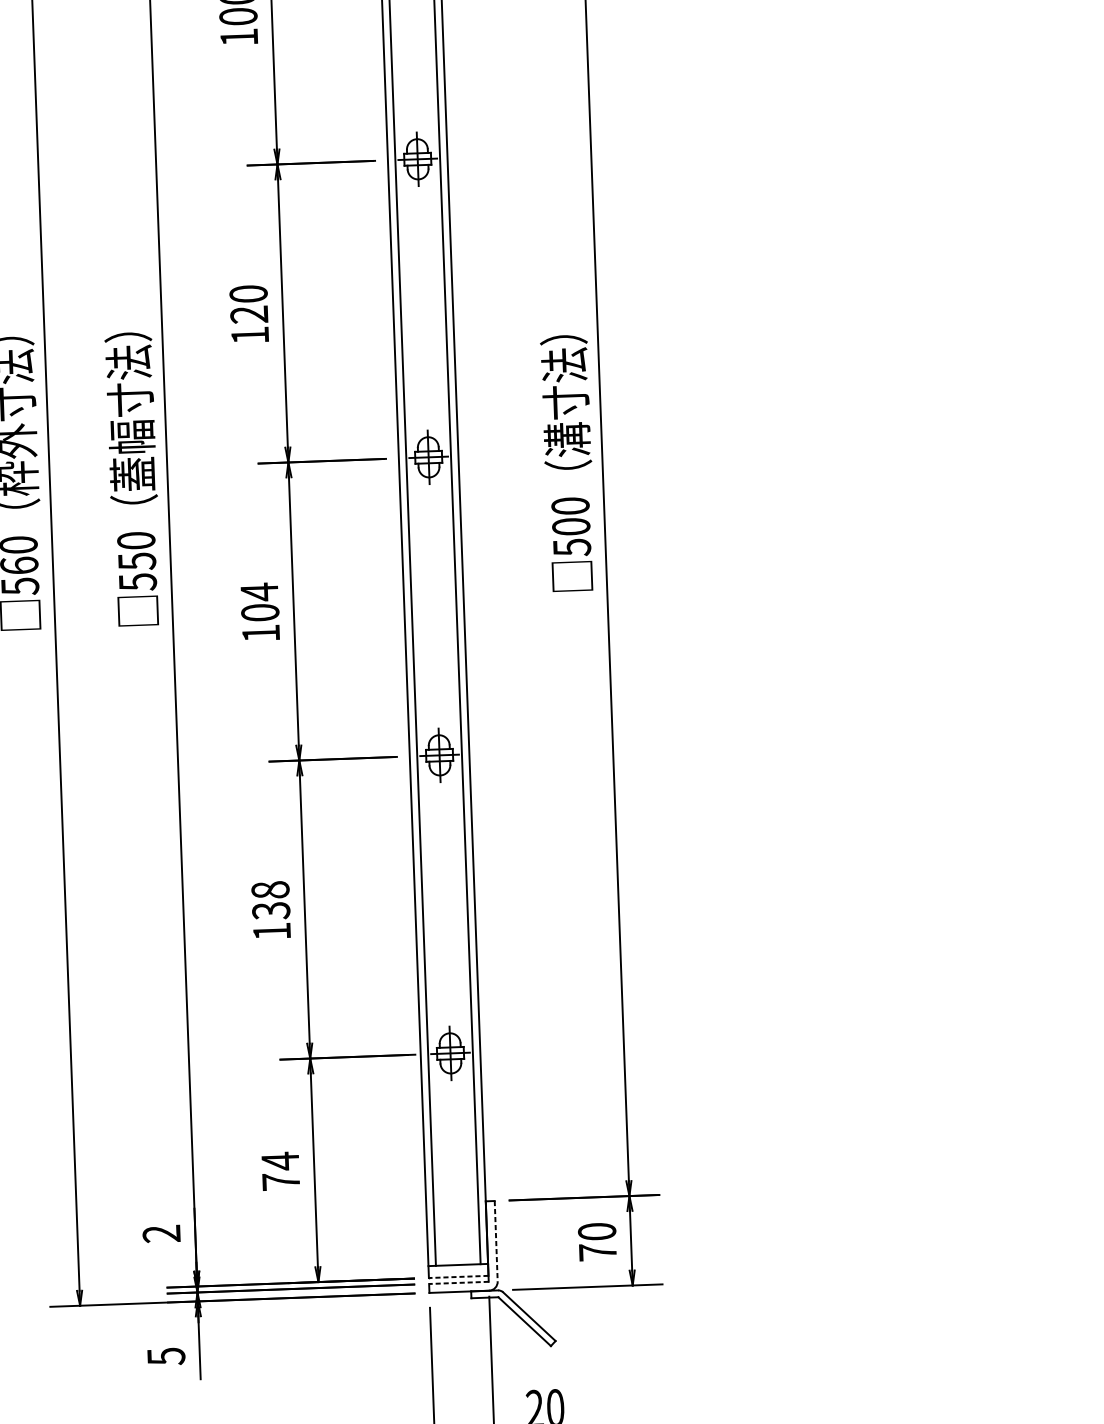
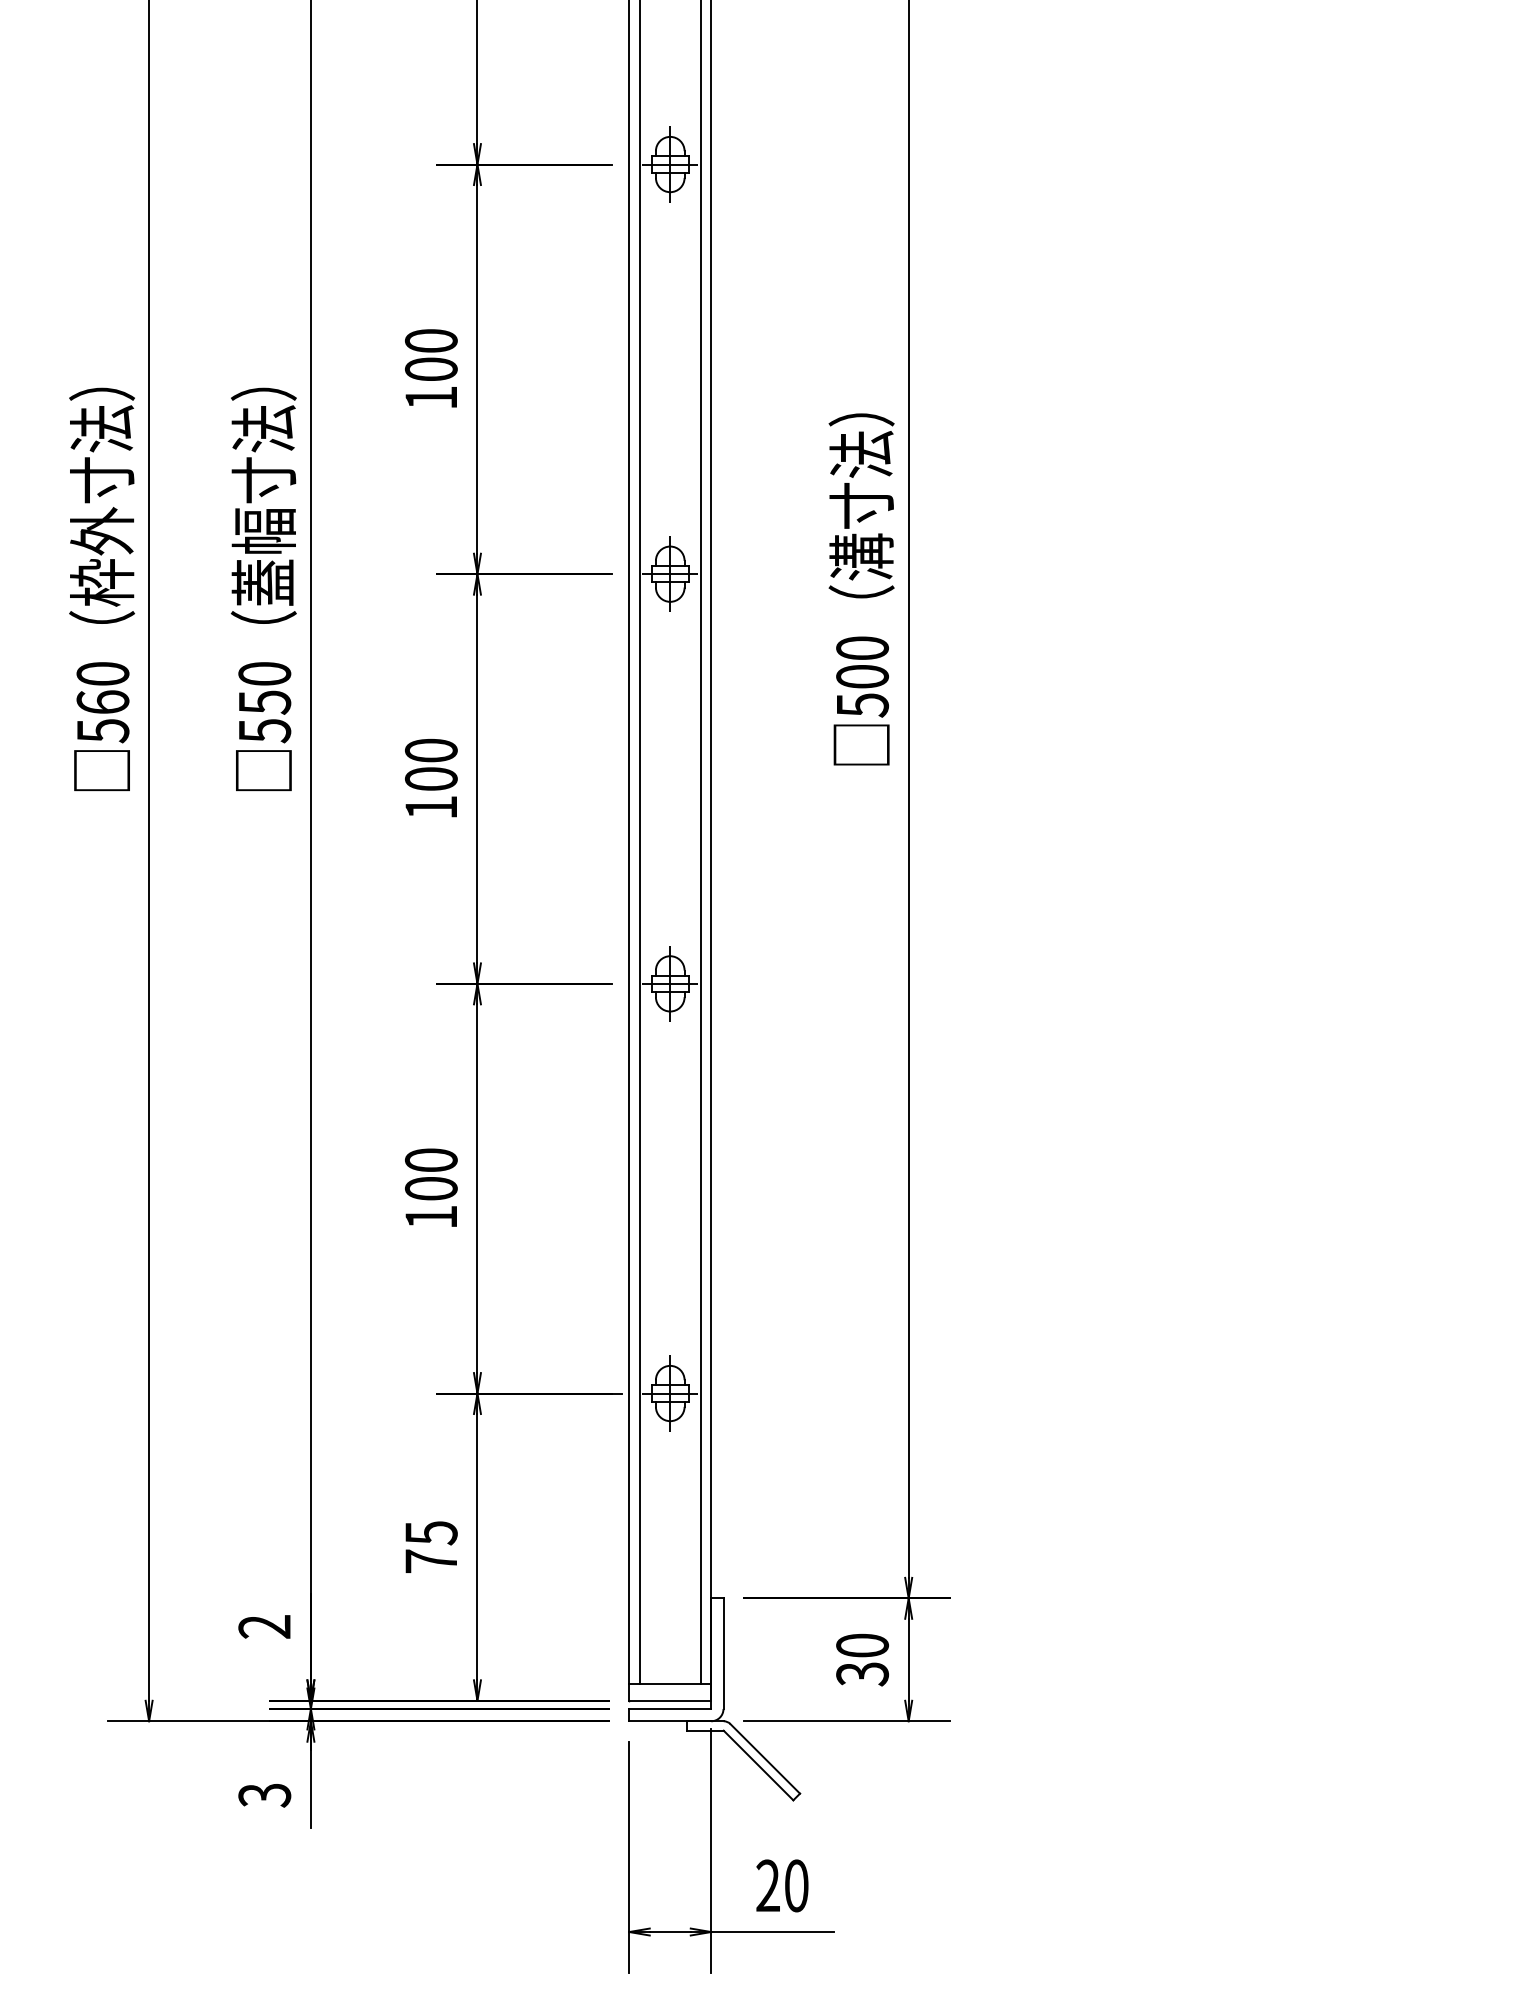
text: (249, 314) -> (431, 369), 120 -> 100
text: (258, 591) -> (430, 750), 104 -> 100
text: (270, 900) -> (430, 1174), 138 -> 100
text: (280, 1161) -> (431, 1533), 74 -> 75
line: (496, 1241) -> (723, 1654), dashed -> solid
text: (597, 1252) -> (862, 1674), 70 -> 30
line: (458, 1276) -> (670, 1700), dashed -> solid
line: (459, 1282) -> (670, 1708), dashed -> solid
text: (166, 1356) -> (264, 1795), 5 -> 3

